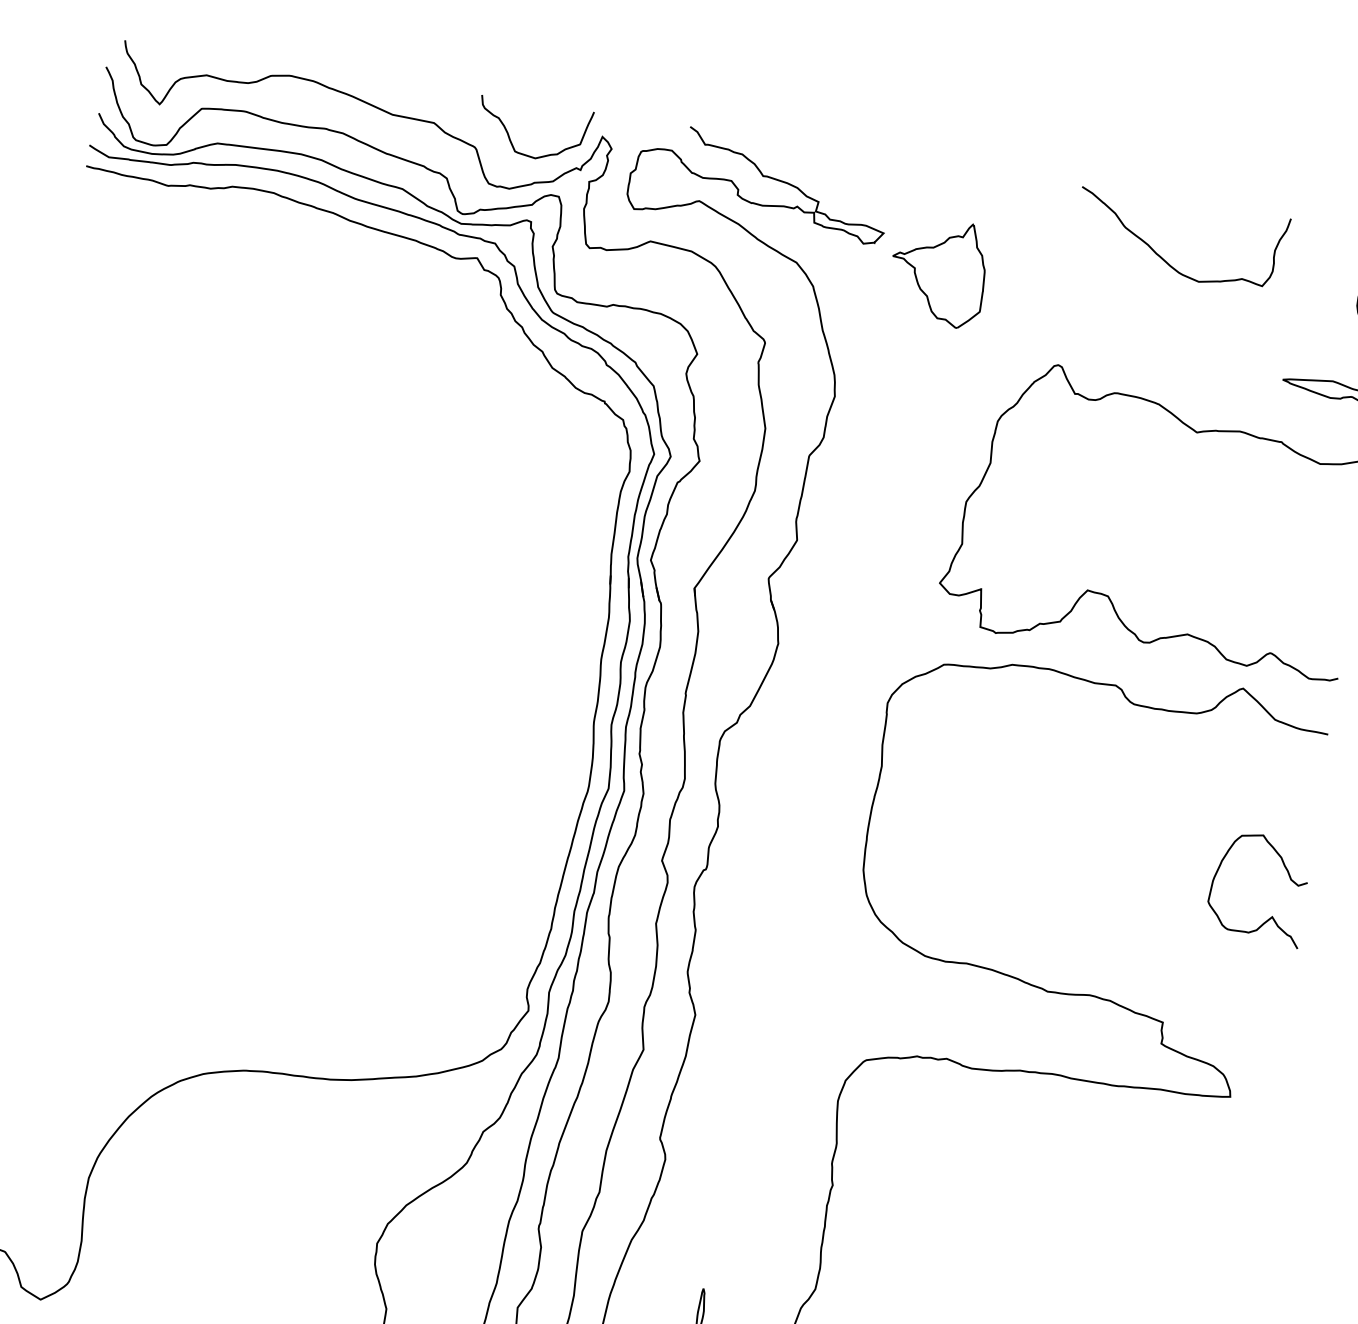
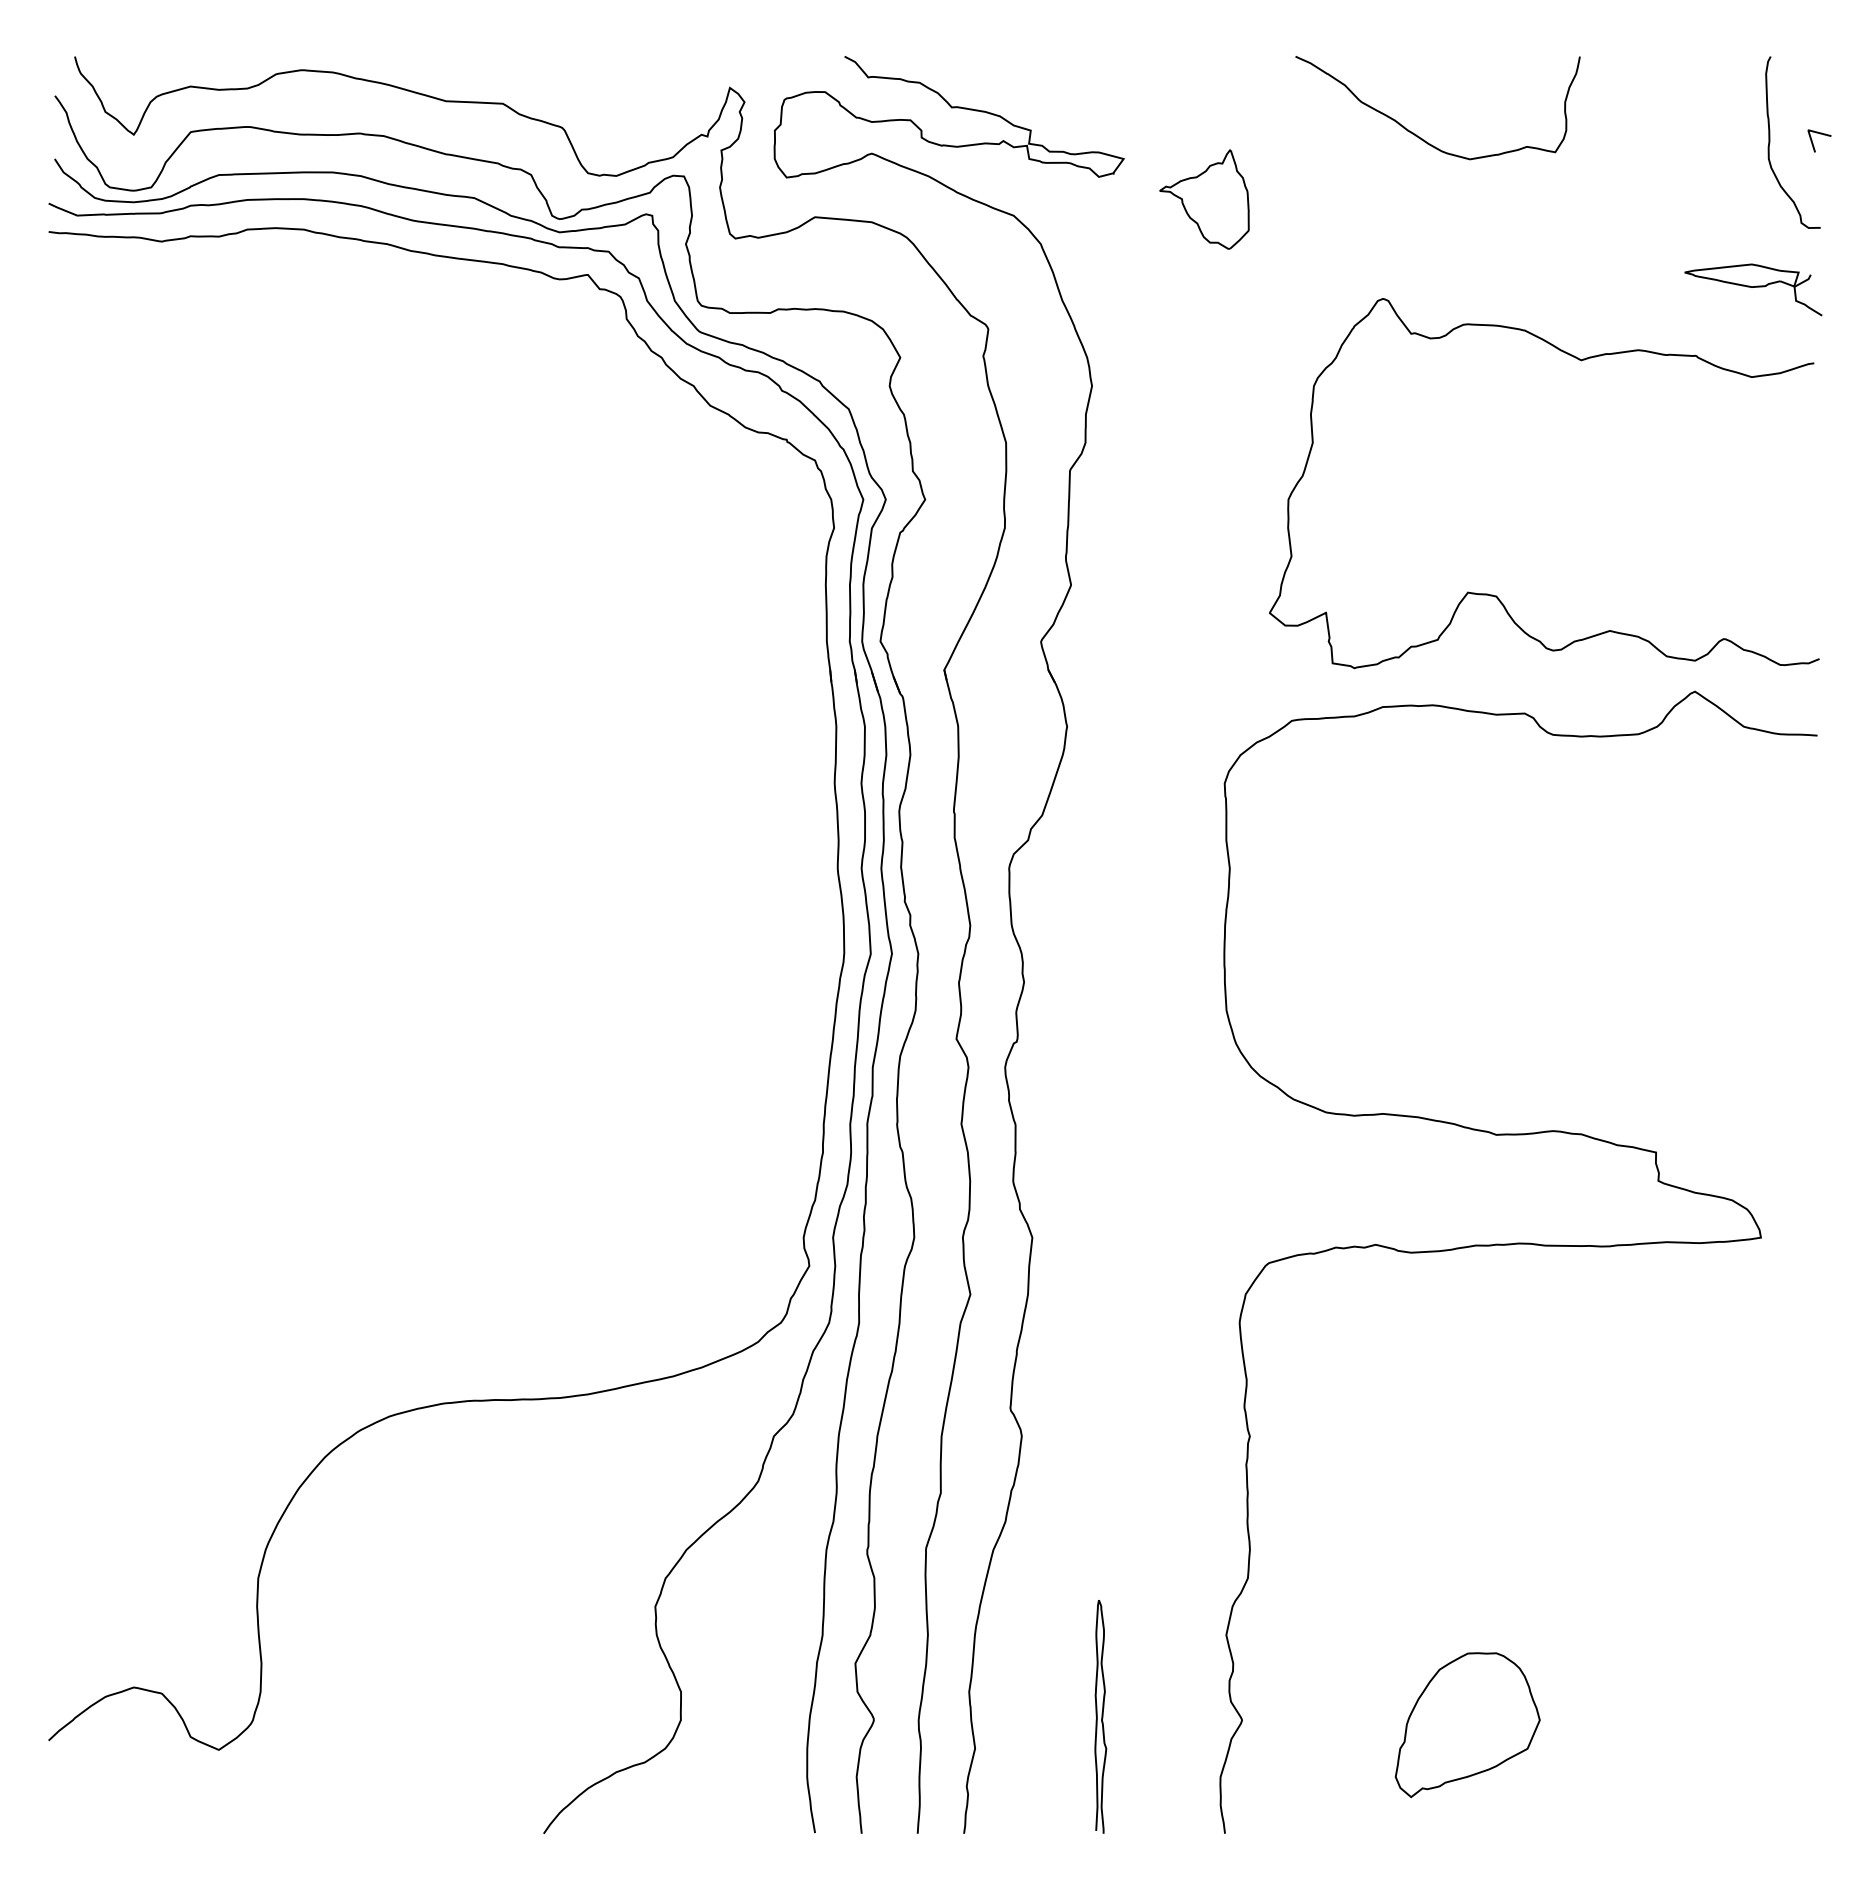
curve: (510, 138) -> (607, 108), removed
curve: (1165, 260) -> (1421, 137), moved
part: (938, 272) -> (1204, 199), size x0.7
curve: (1272, 916) -> (1780, 988), removed

